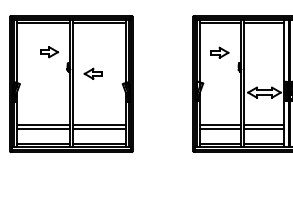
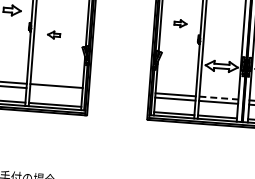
part: (219, 52) -> (180, 23), size x0.7
part: (92, 73) -> (53, 34), size x0.7
line: (264, 124) -> (219, 97), solid -> dashed
line: (99, 129) -> (56, 90), removed

